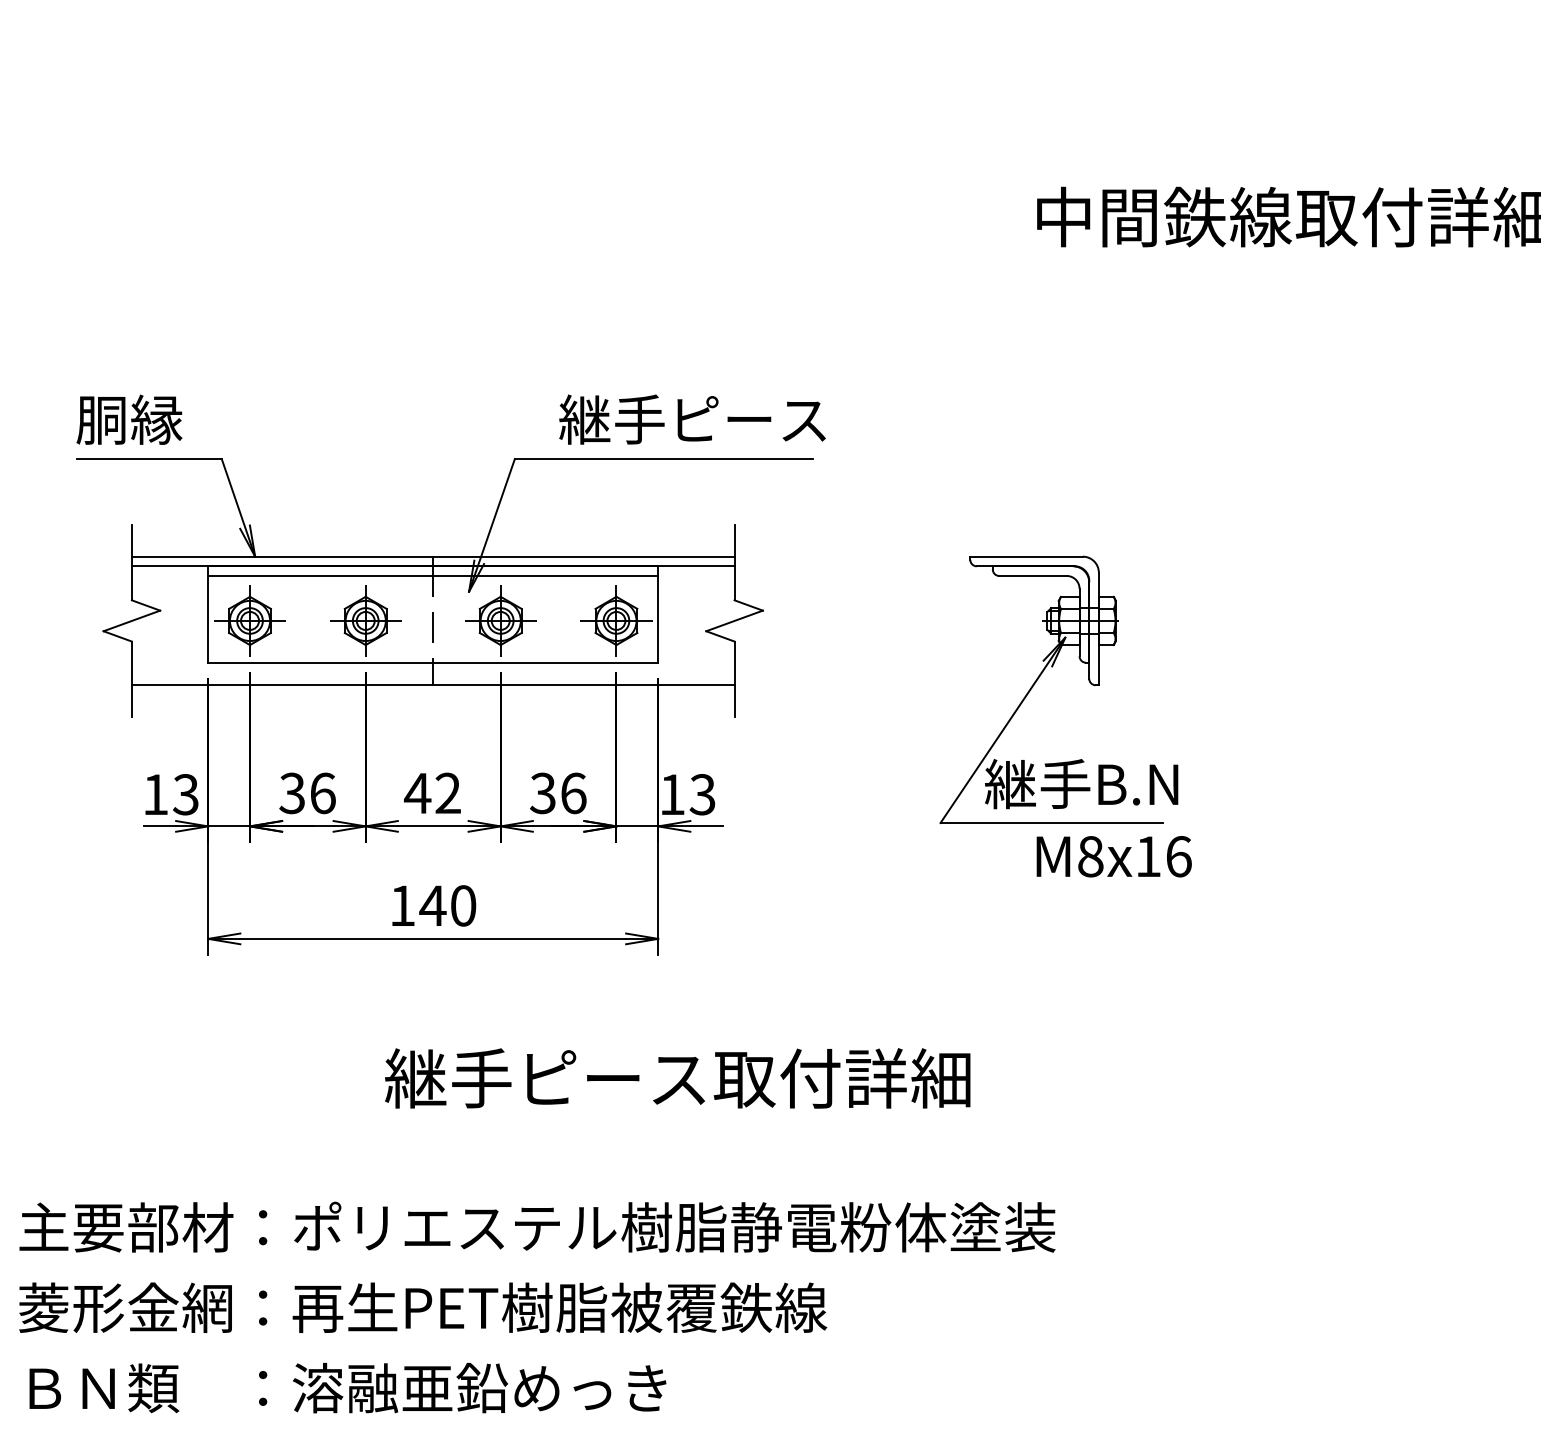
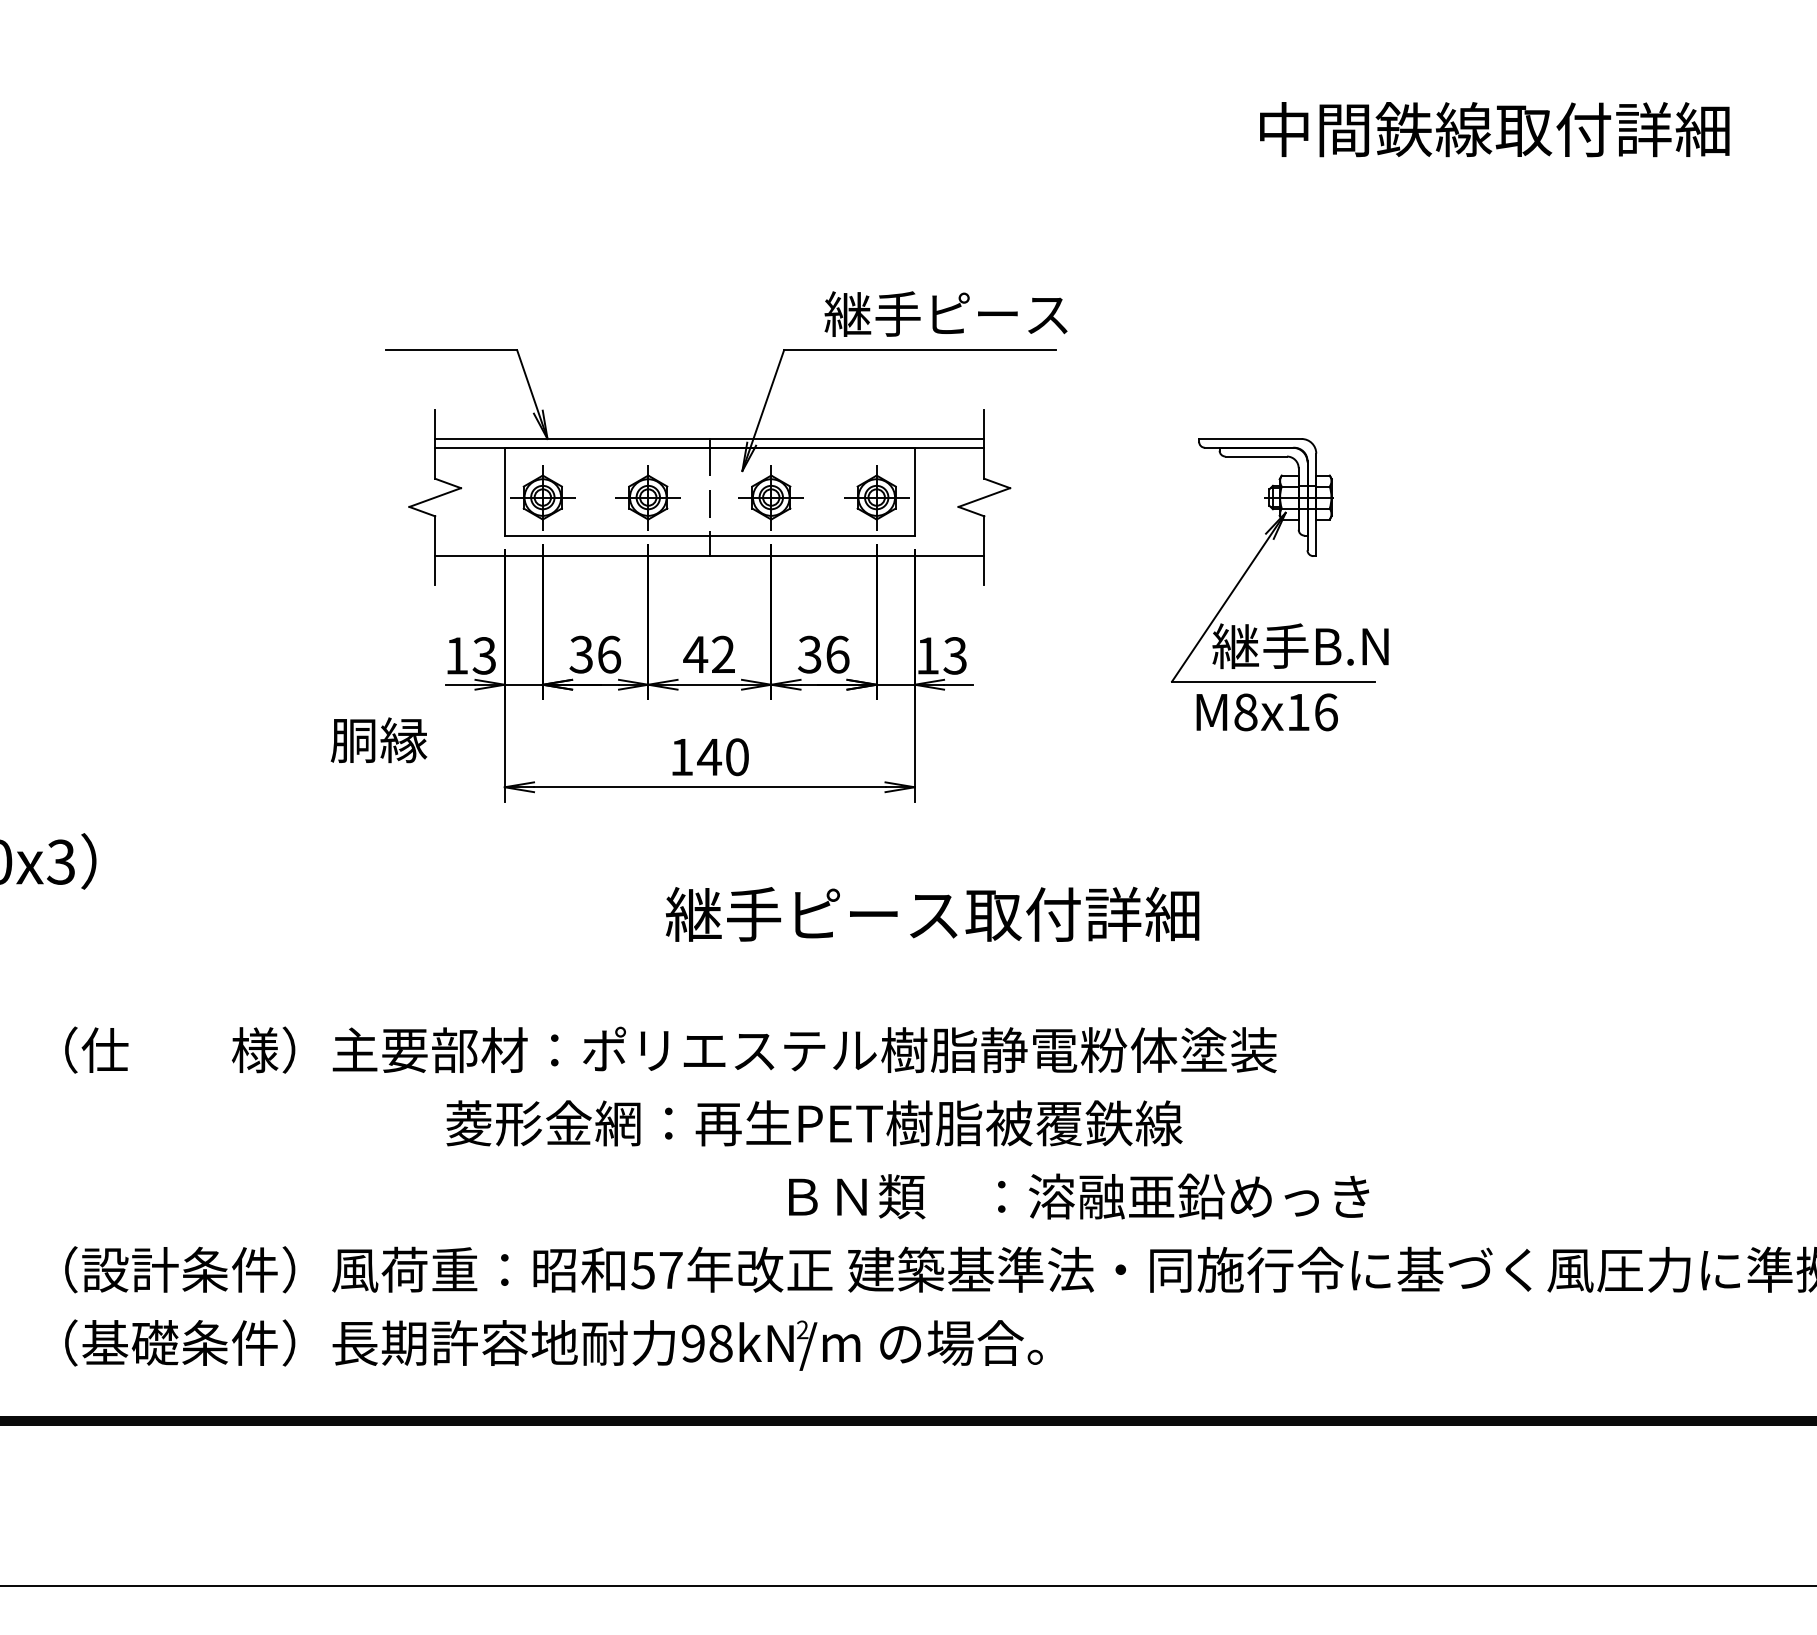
text: (128, 420) -> (378, 740), moved
line: (432, 575) -> (709, 456), removed
text: (1113, 856) -> (1266, 712), moved
text: (423, 1307) -> (814, 1123), moved
text: (348, 1388) -> (1079, 1196), moved

